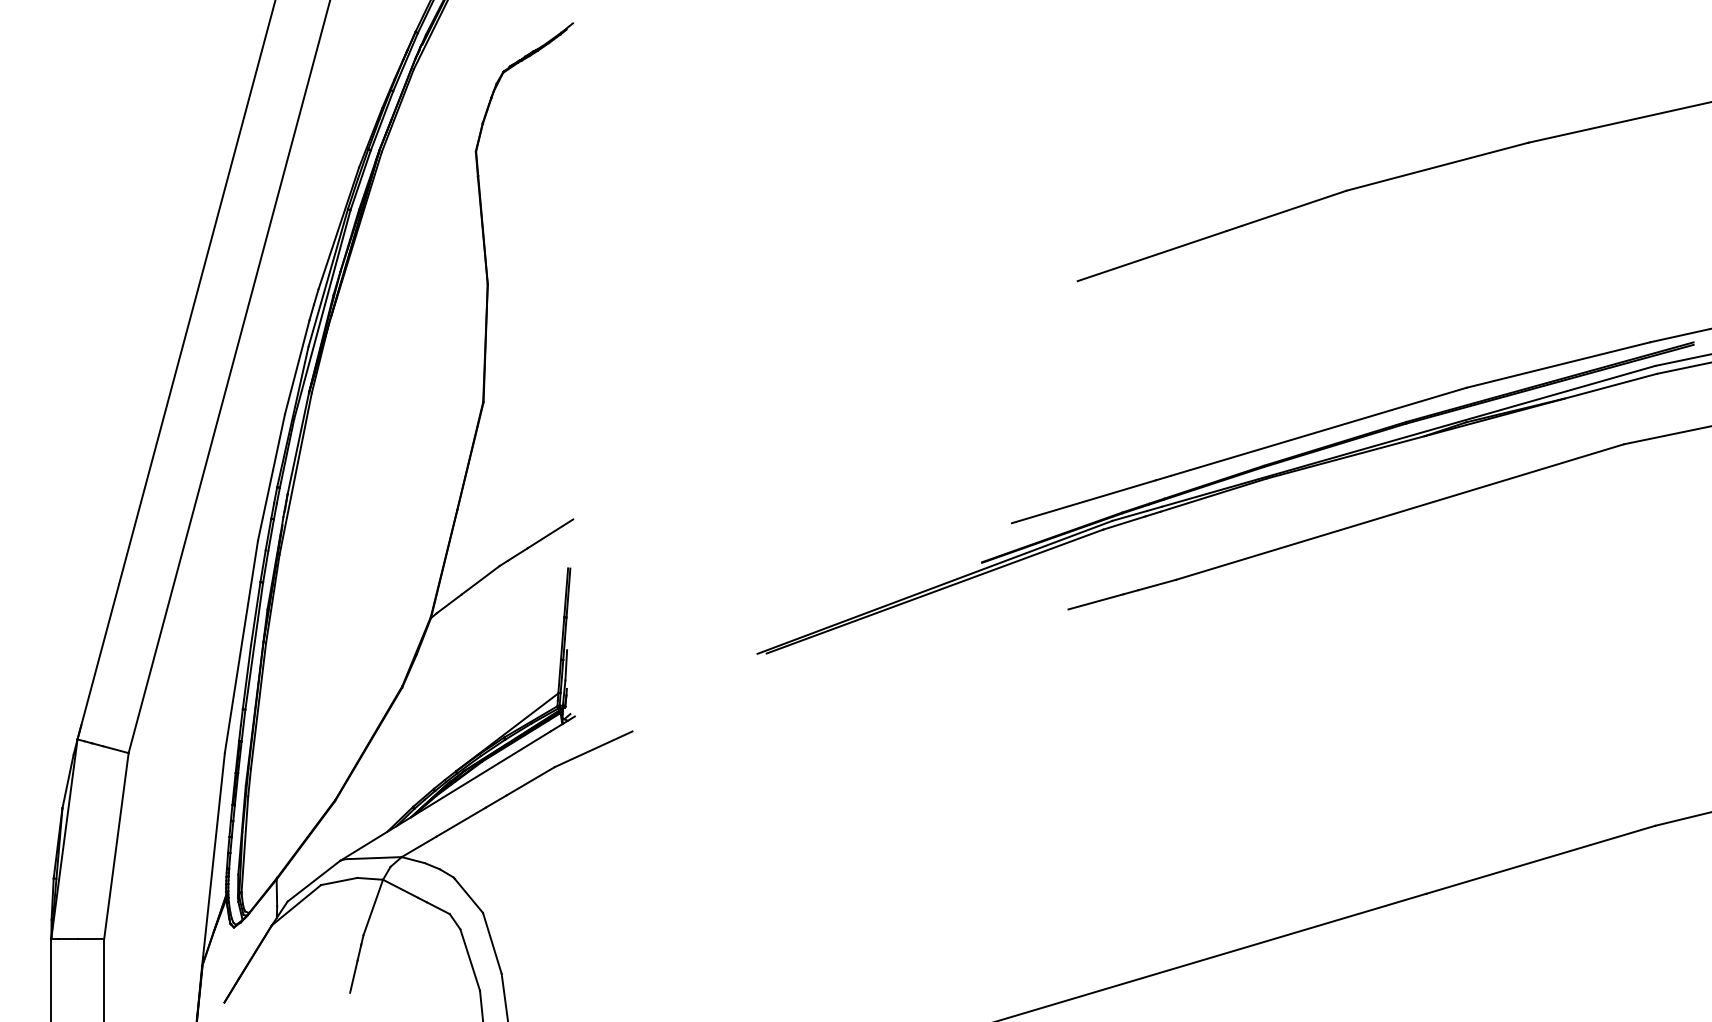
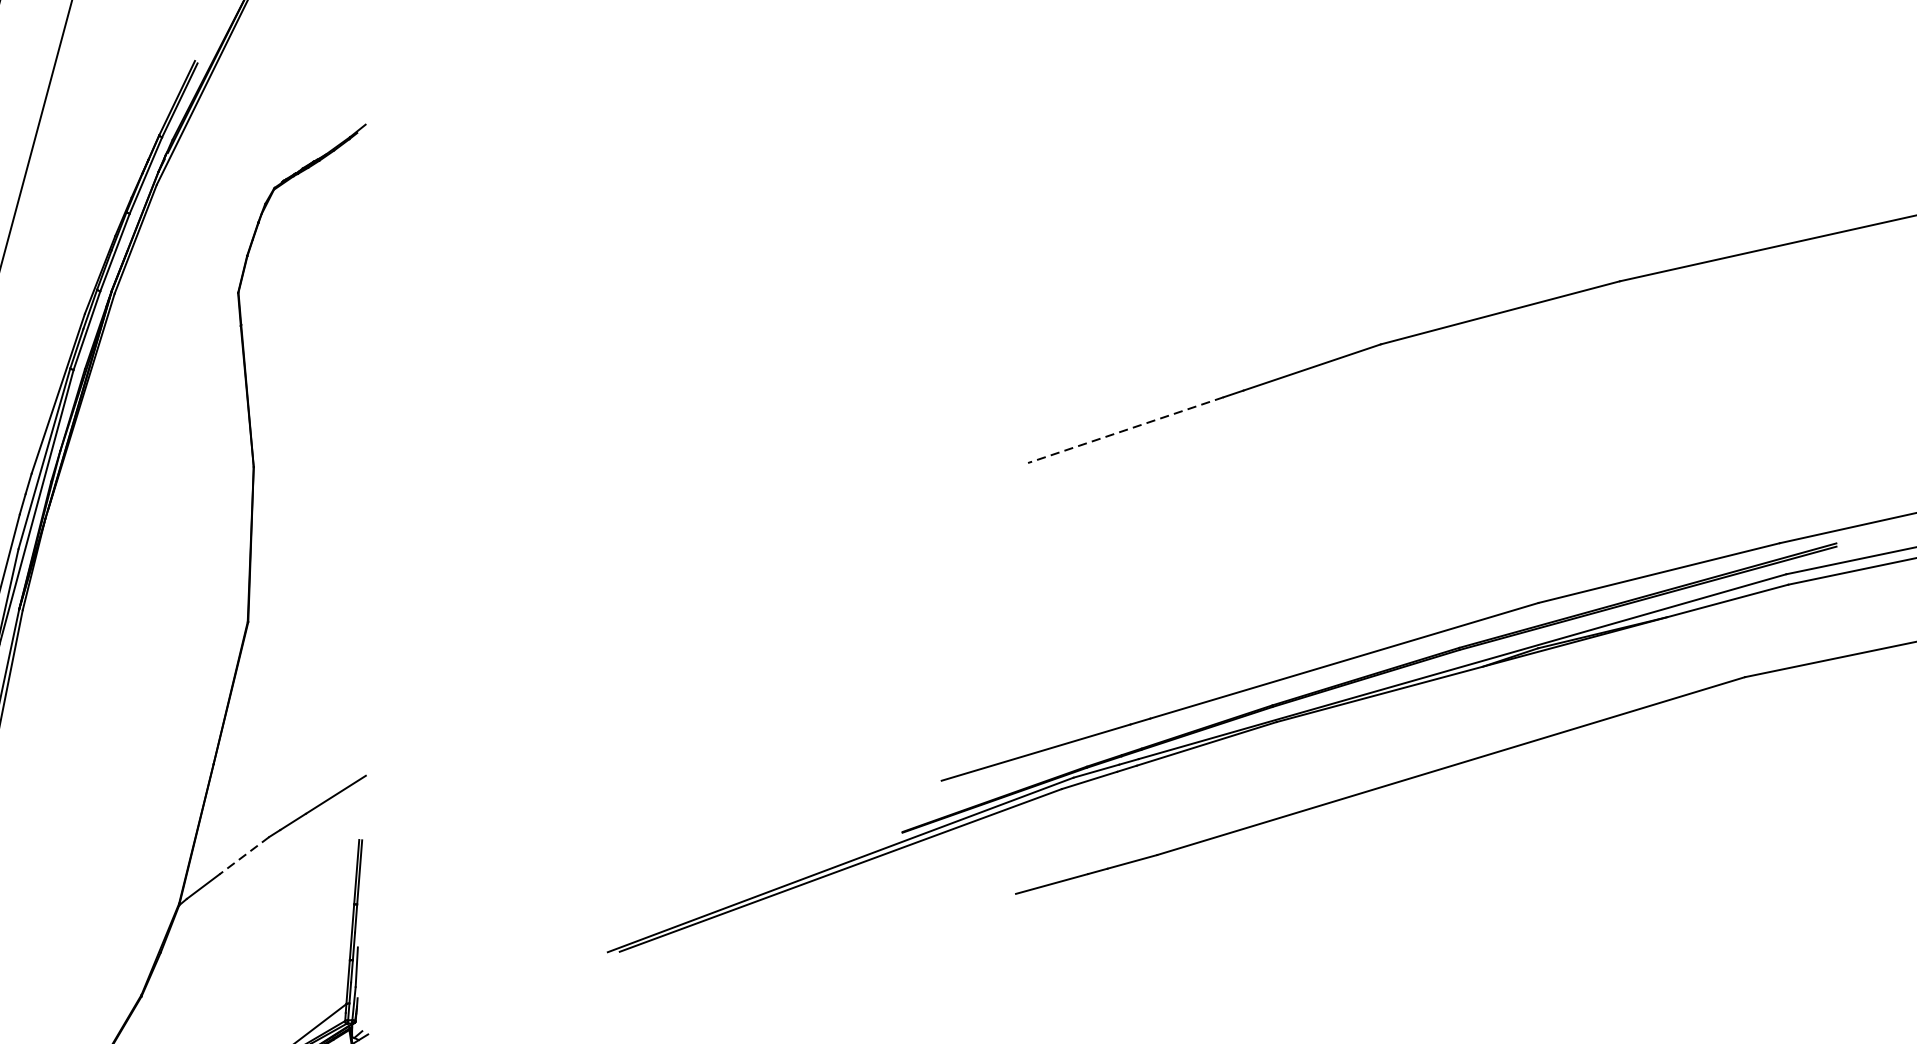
line: (1152, 256) -> (1126, 430), solid -> dashed
line: (480, 580) -> (244, 855), solid -> dashed

